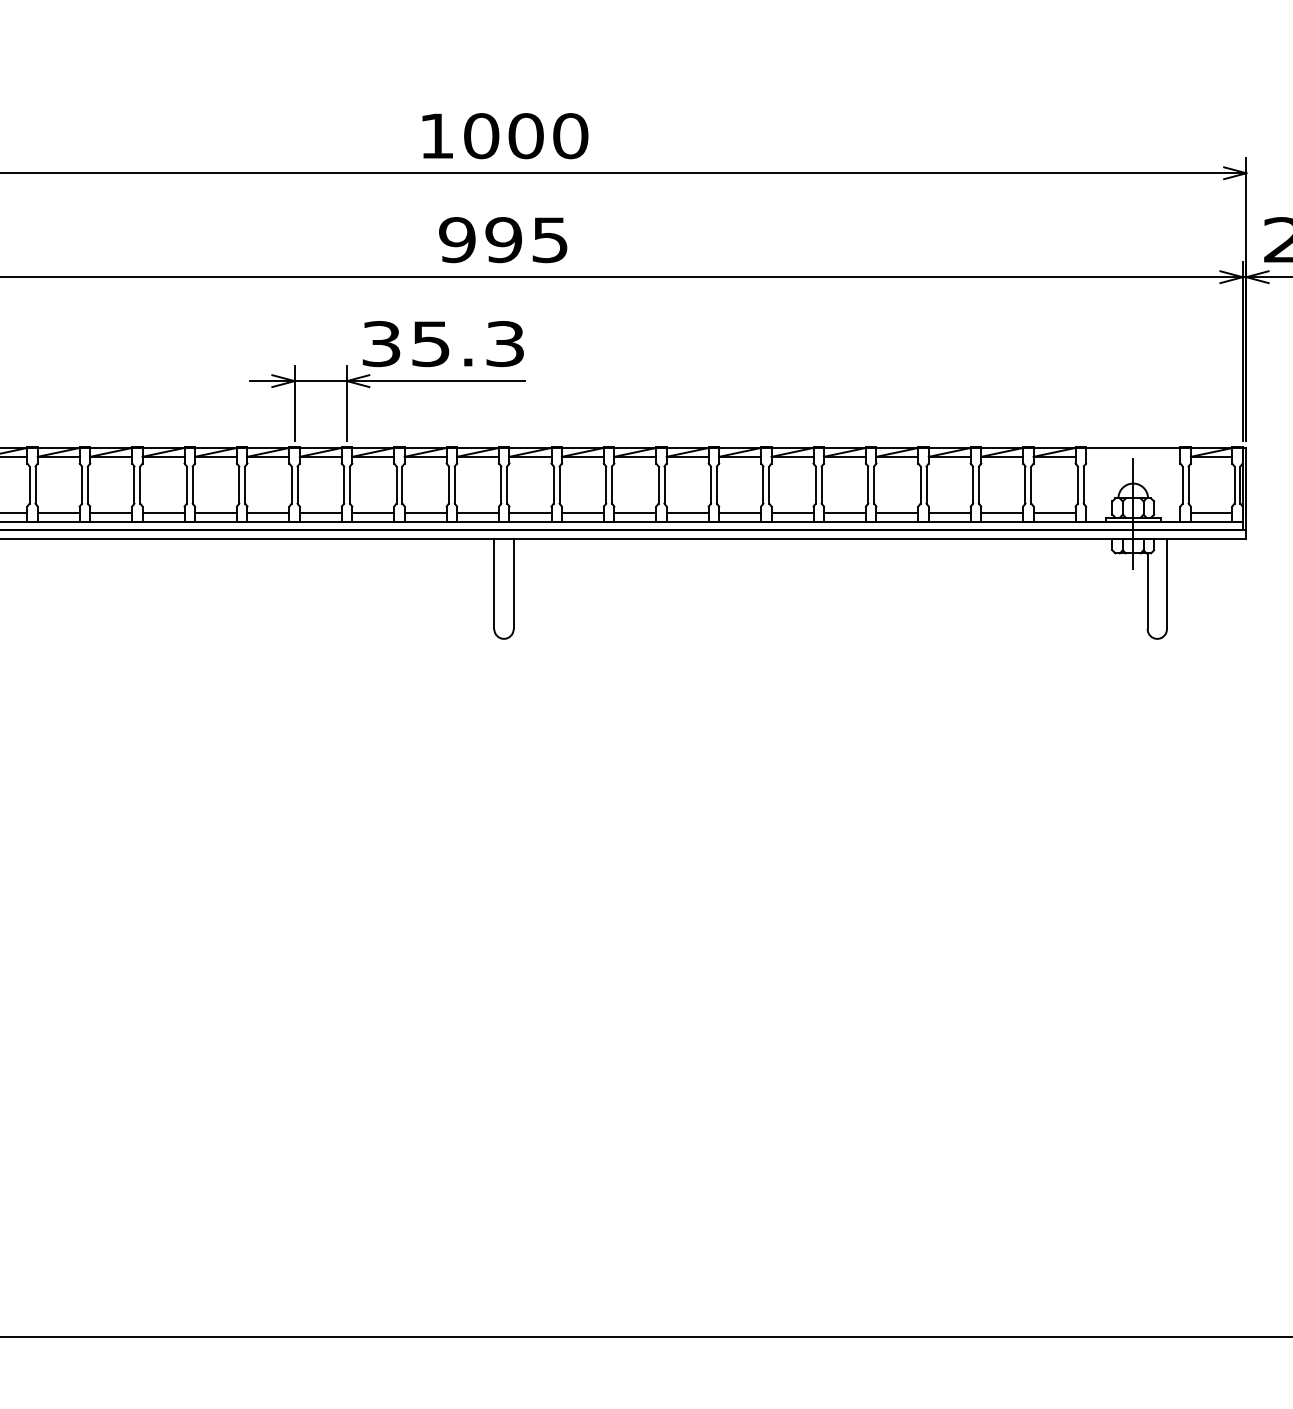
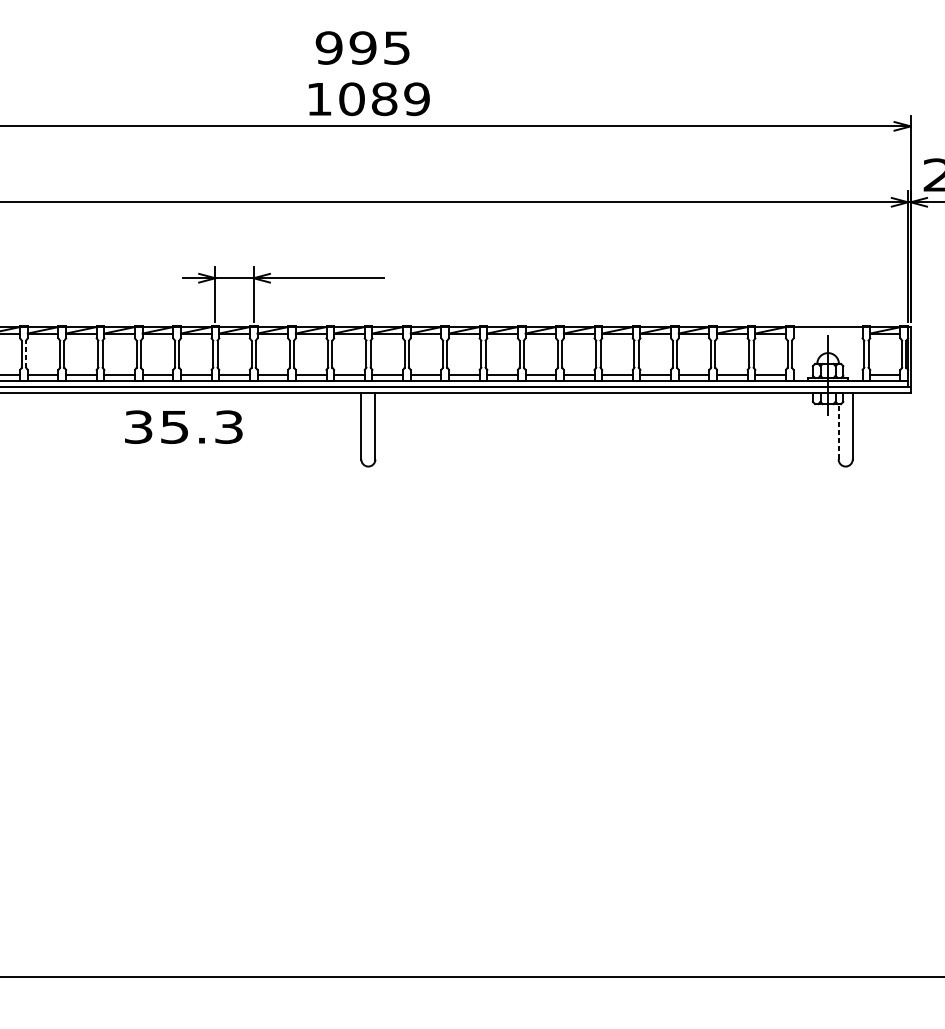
text: (548, 136) -> (400, 99), 1000 -> 1089
text: (503, 240) -> (362, 48), moved
text: (442, 344) -> (183, 427), moved
line: (35, 485) -> (26, 354), solid -> dashed
line: (1147, 591) -> (838, 431), solid -> dashed

